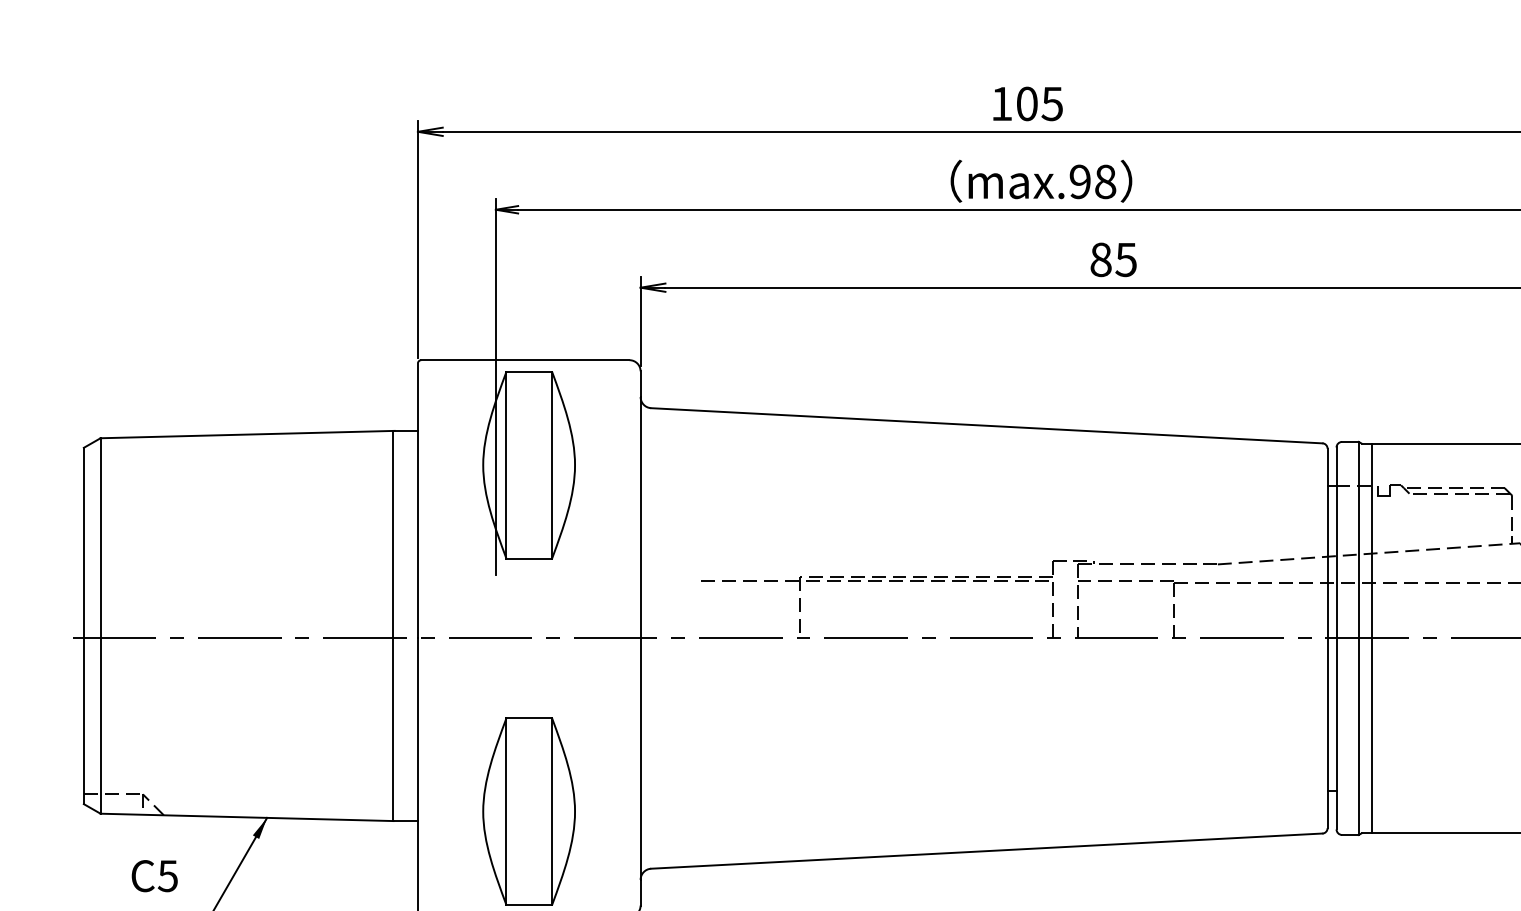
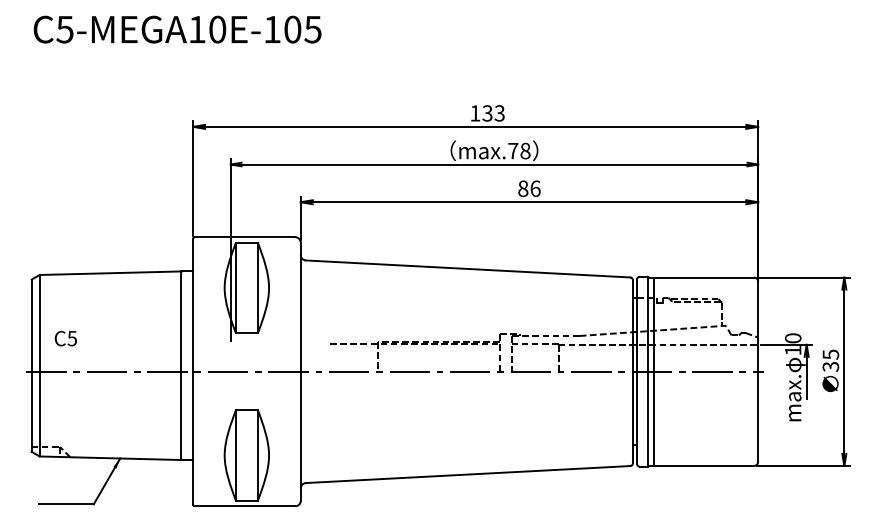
text: (1039, 104) -> (493, 113), 105 -> 133
text: (1080, 180) -> (513, 150), max.98 -> max.78
text: (1126, 259) -> (535, 188), 85 -> 86
text: (153, 875) -> (65, 338), moved

